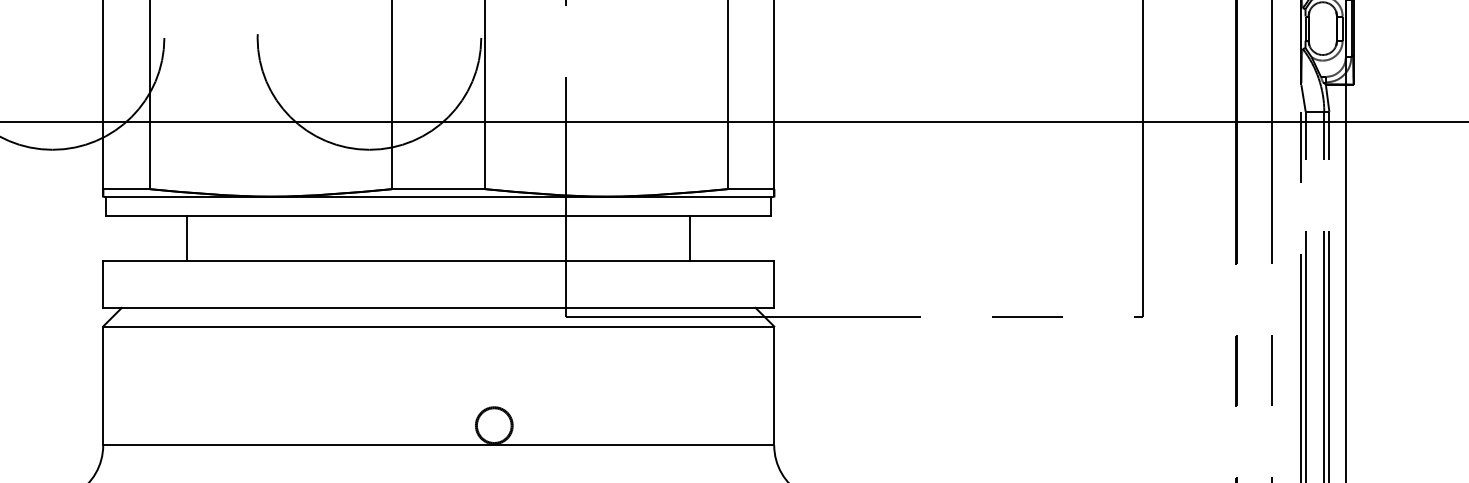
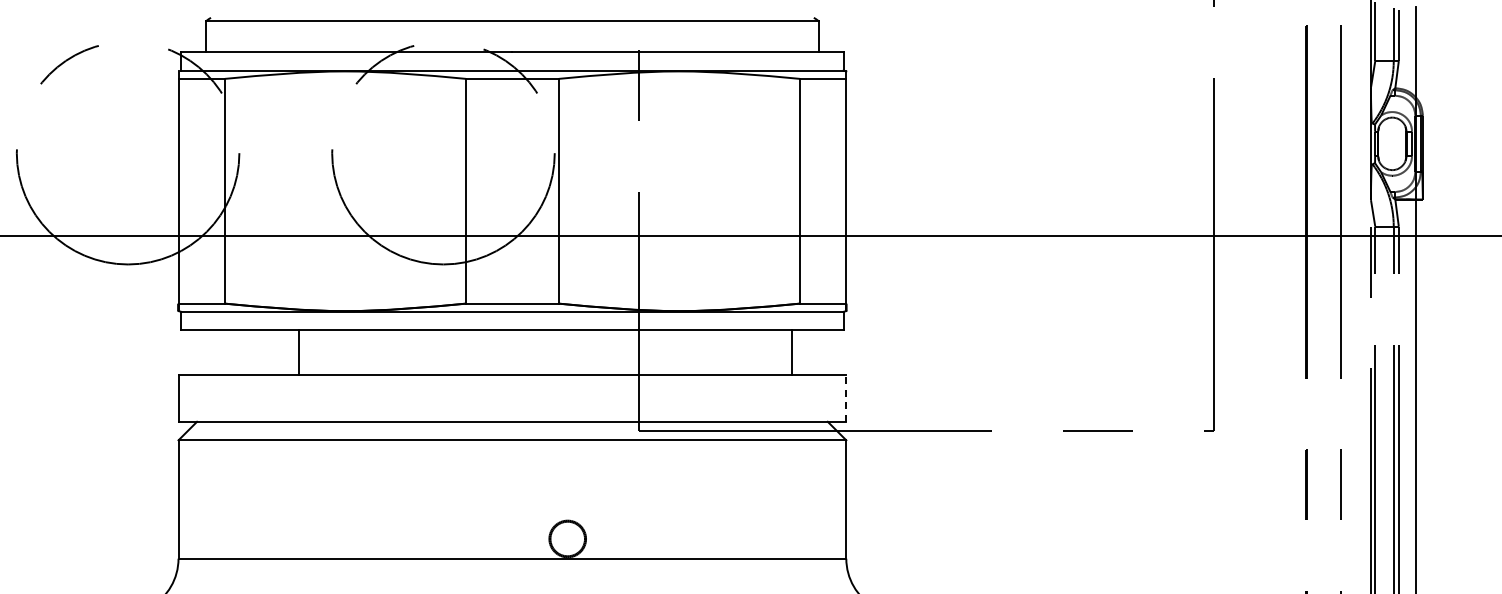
line: (187, 238) -> (299, 352), moved
line: (689, 238) -> (791, 352), moved
line: (774, 284) -> (846, 398), solid -> dashed

